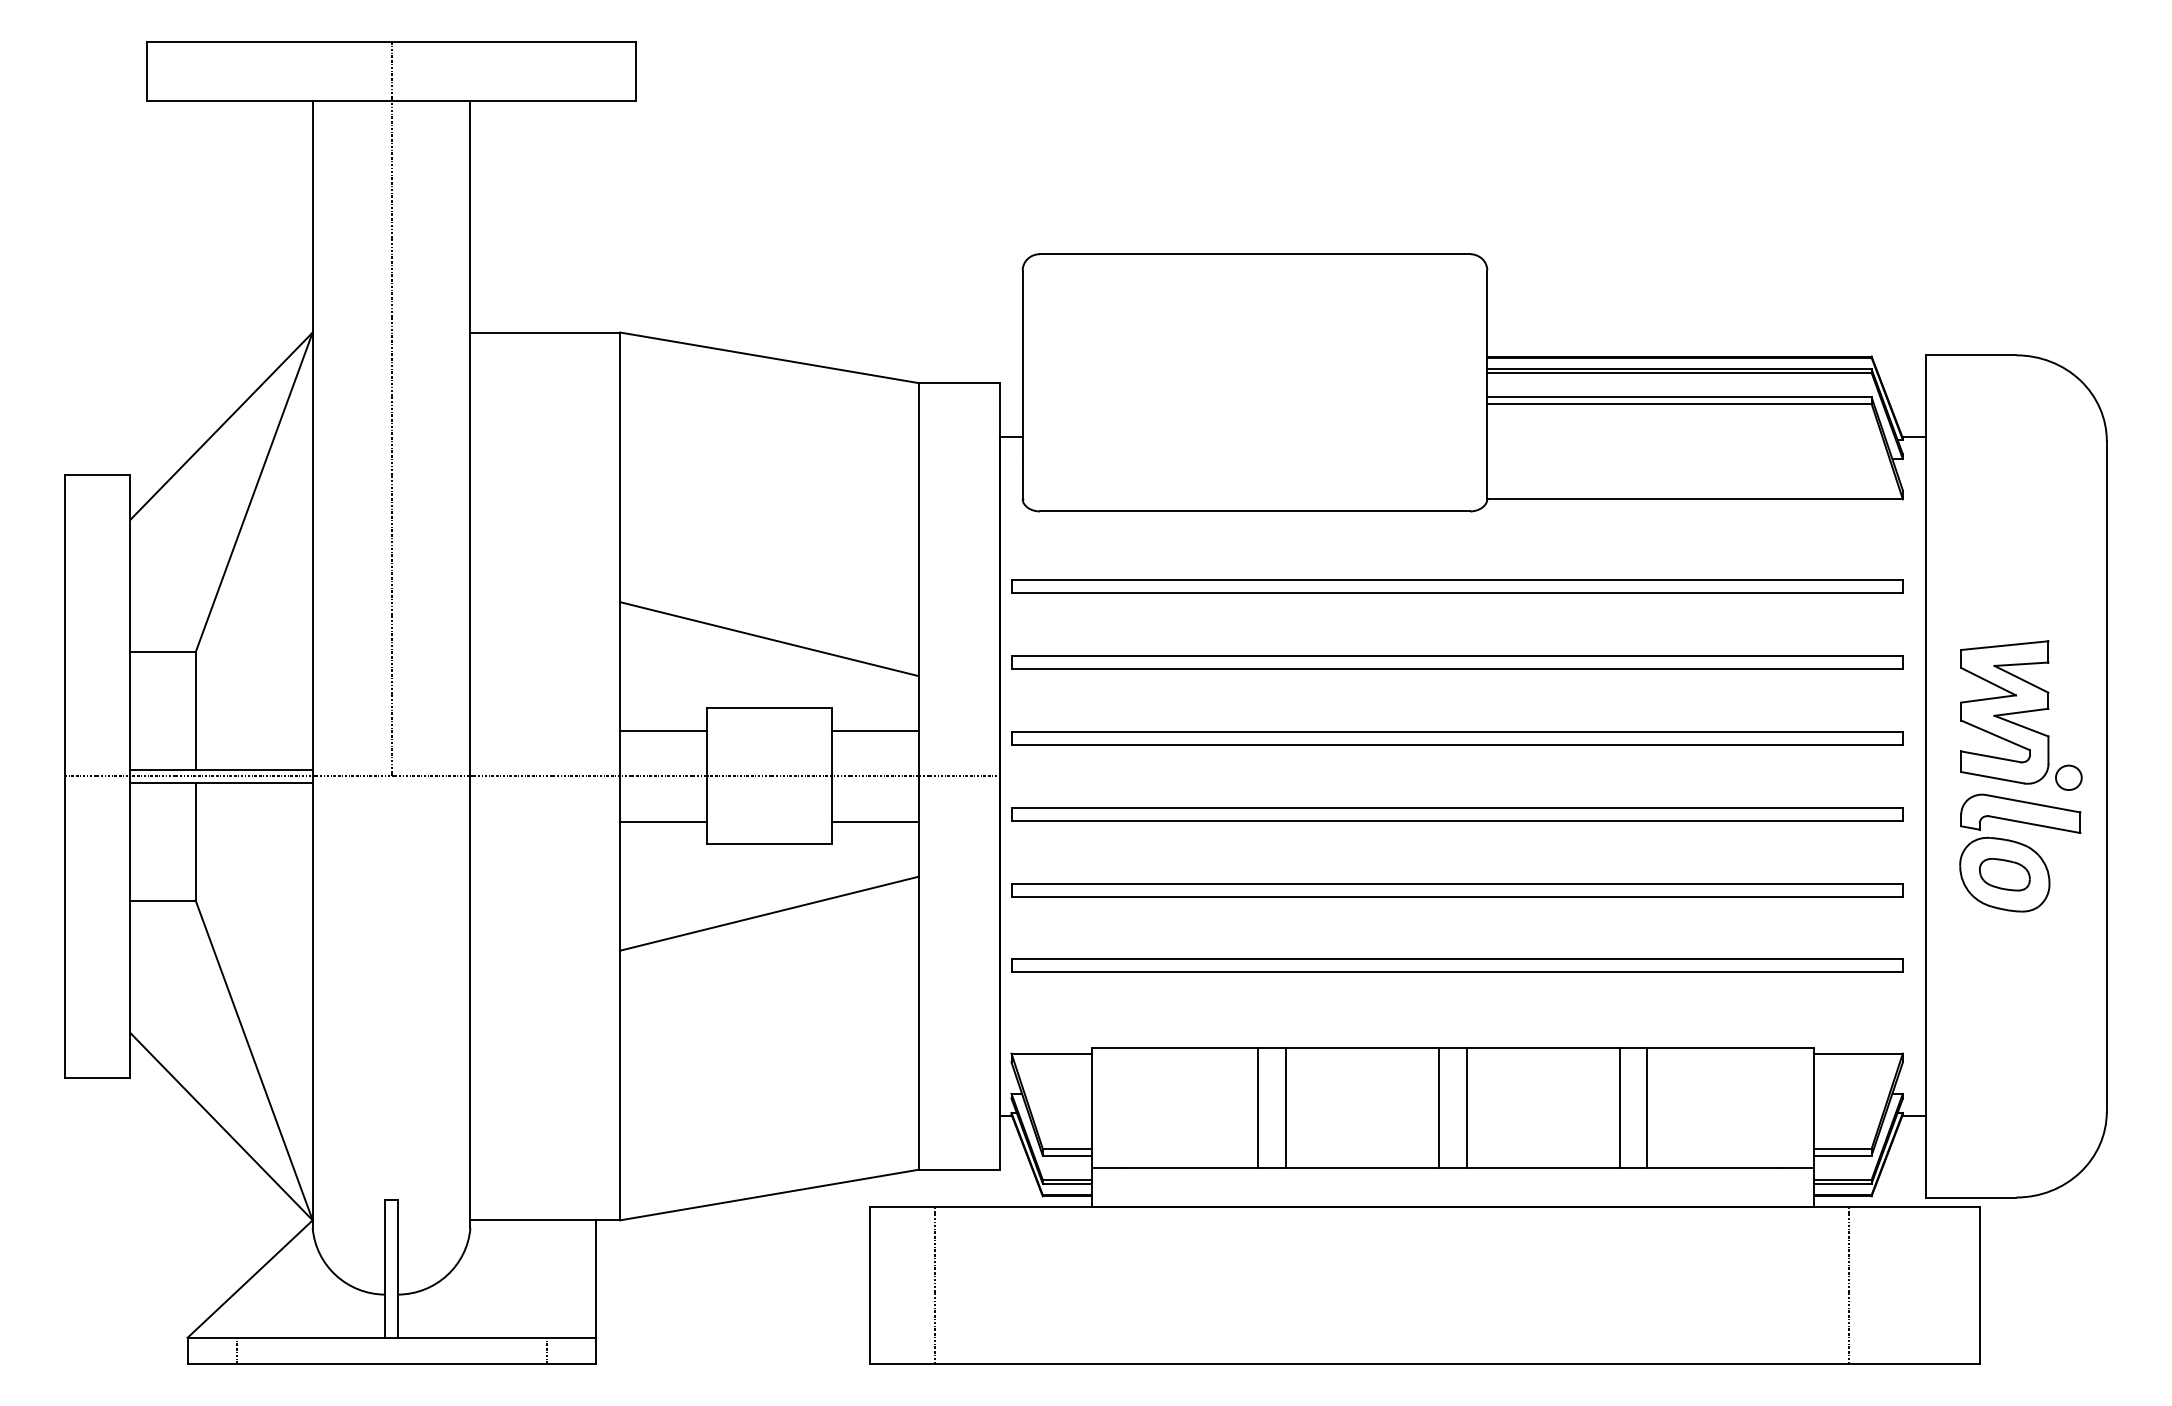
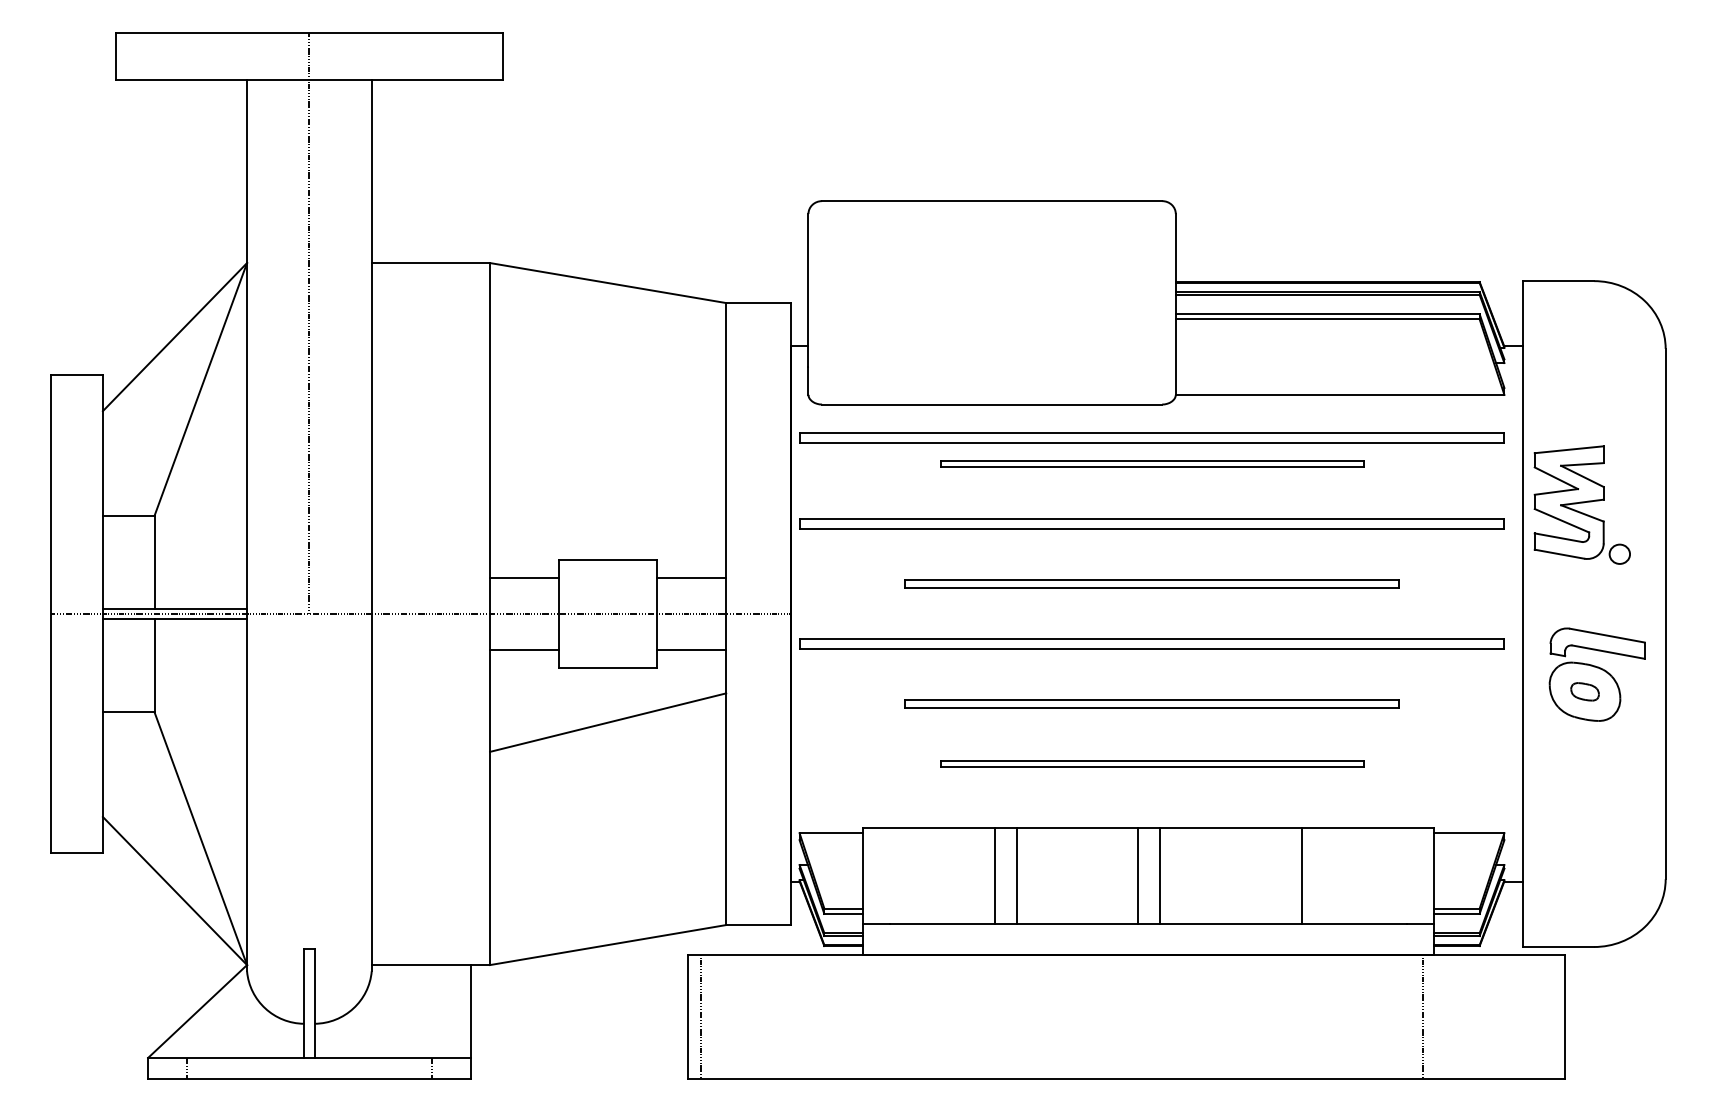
part: (1457, 553) -> (1152, 437), added
part: (1457, 586) -> (1152, 463), size x0.6
line: (769, 639) -> (608, 505), removed
part: (2021, 715) -> (1582, 504), moved
part: (1457, 738) -> (1152, 584), size x0.7
part: (2004, 874) -> (1584, 691), size x0.7
part: (1457, 890) -> (1152, 704), size x0.7
part: (1457, 965) -> (1152, 763), size x0.6
line: (1619, 1107) -> (1280, 875), removed
line: (935, 1285) -> (701, 1016), moved
line: (1848, 1285) -> (1422, 1016), moved

